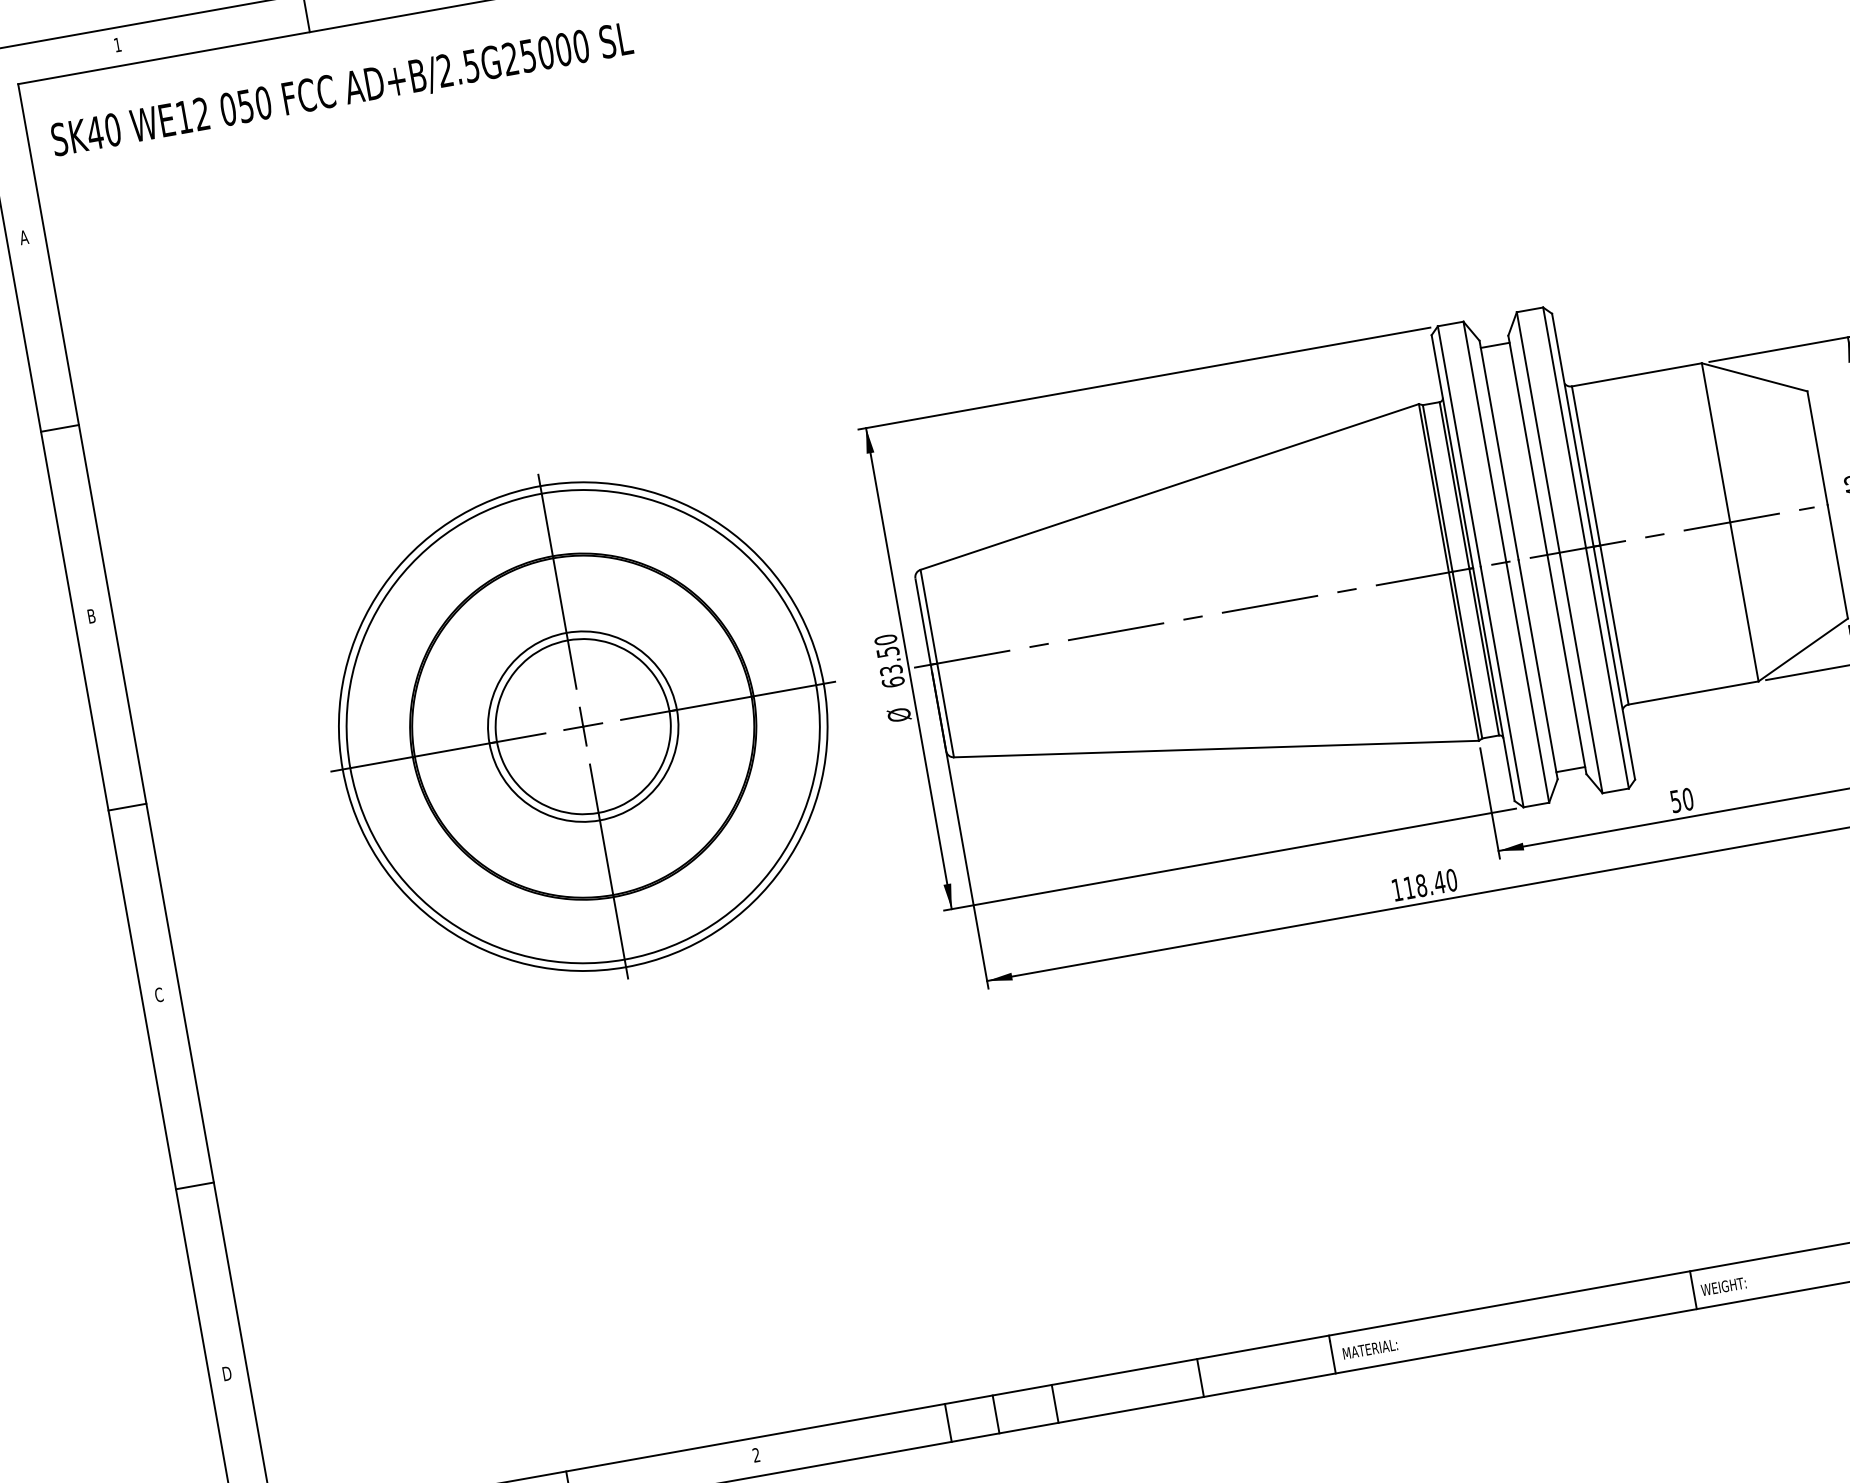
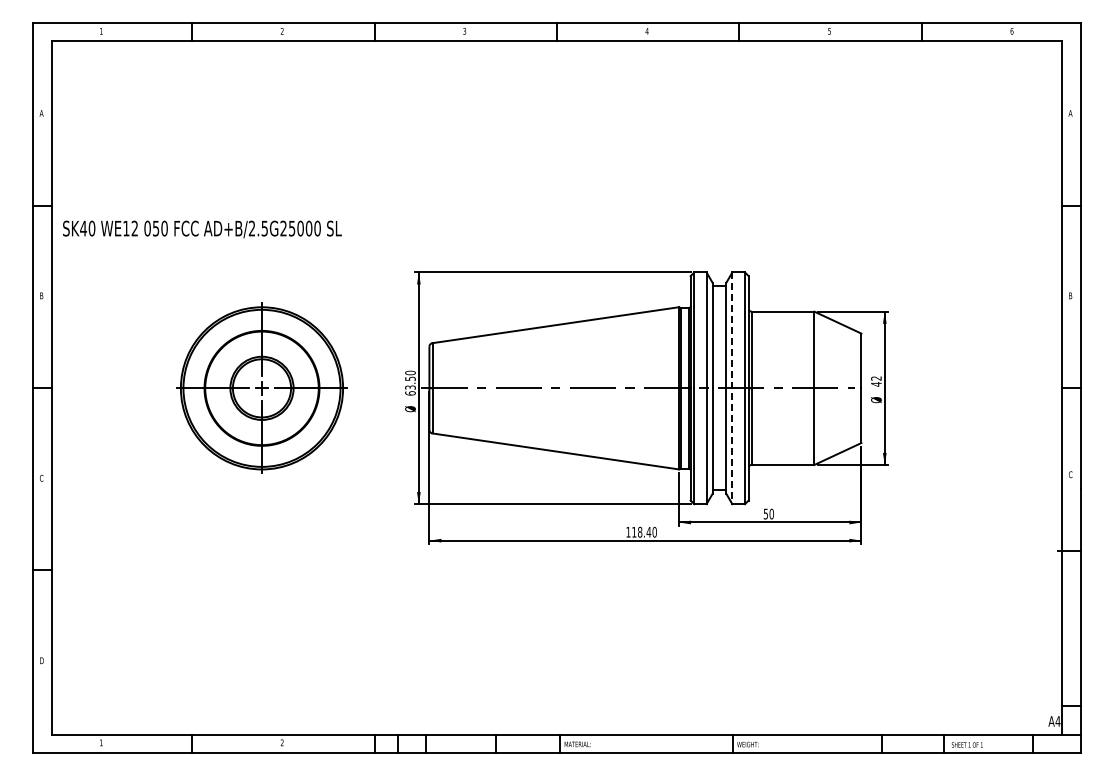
text: (342, 90) -> (202, 229), moved
line: (1560, 553) -> (732, 388), solid -> dashed
part: (582, 727) -> (261, 388), size x0.7

